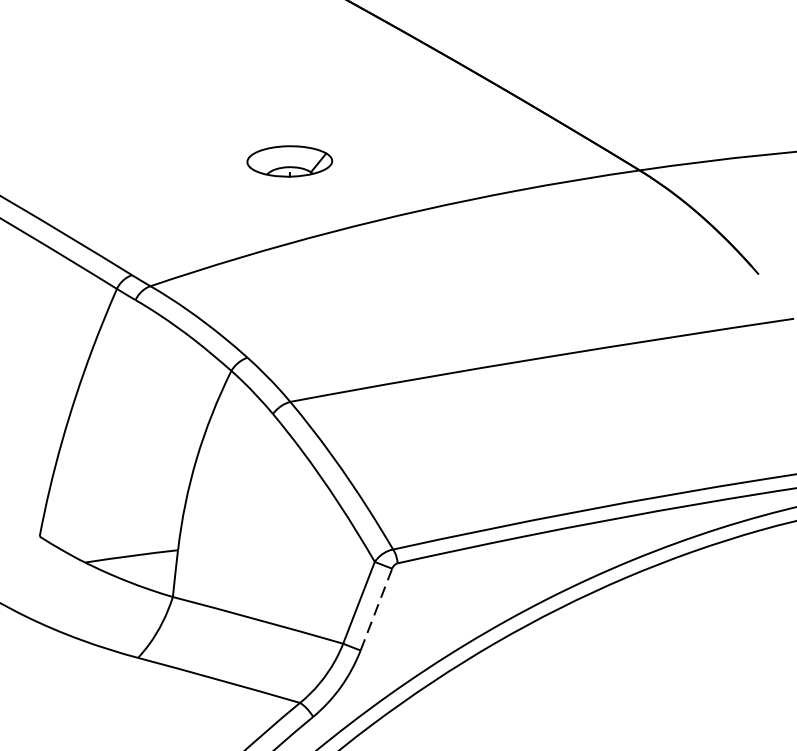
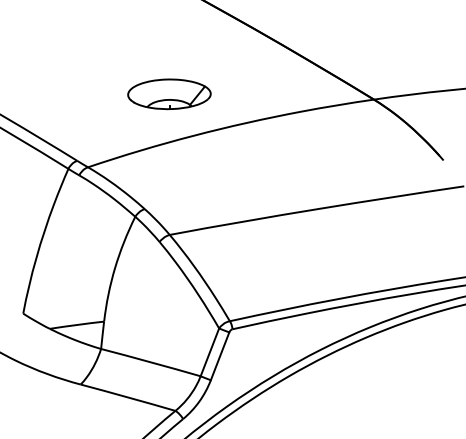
part: (289, 161) -> (169, 94), size x1.67
line: (377, 609) -> (220, 356), dashed -> solid

